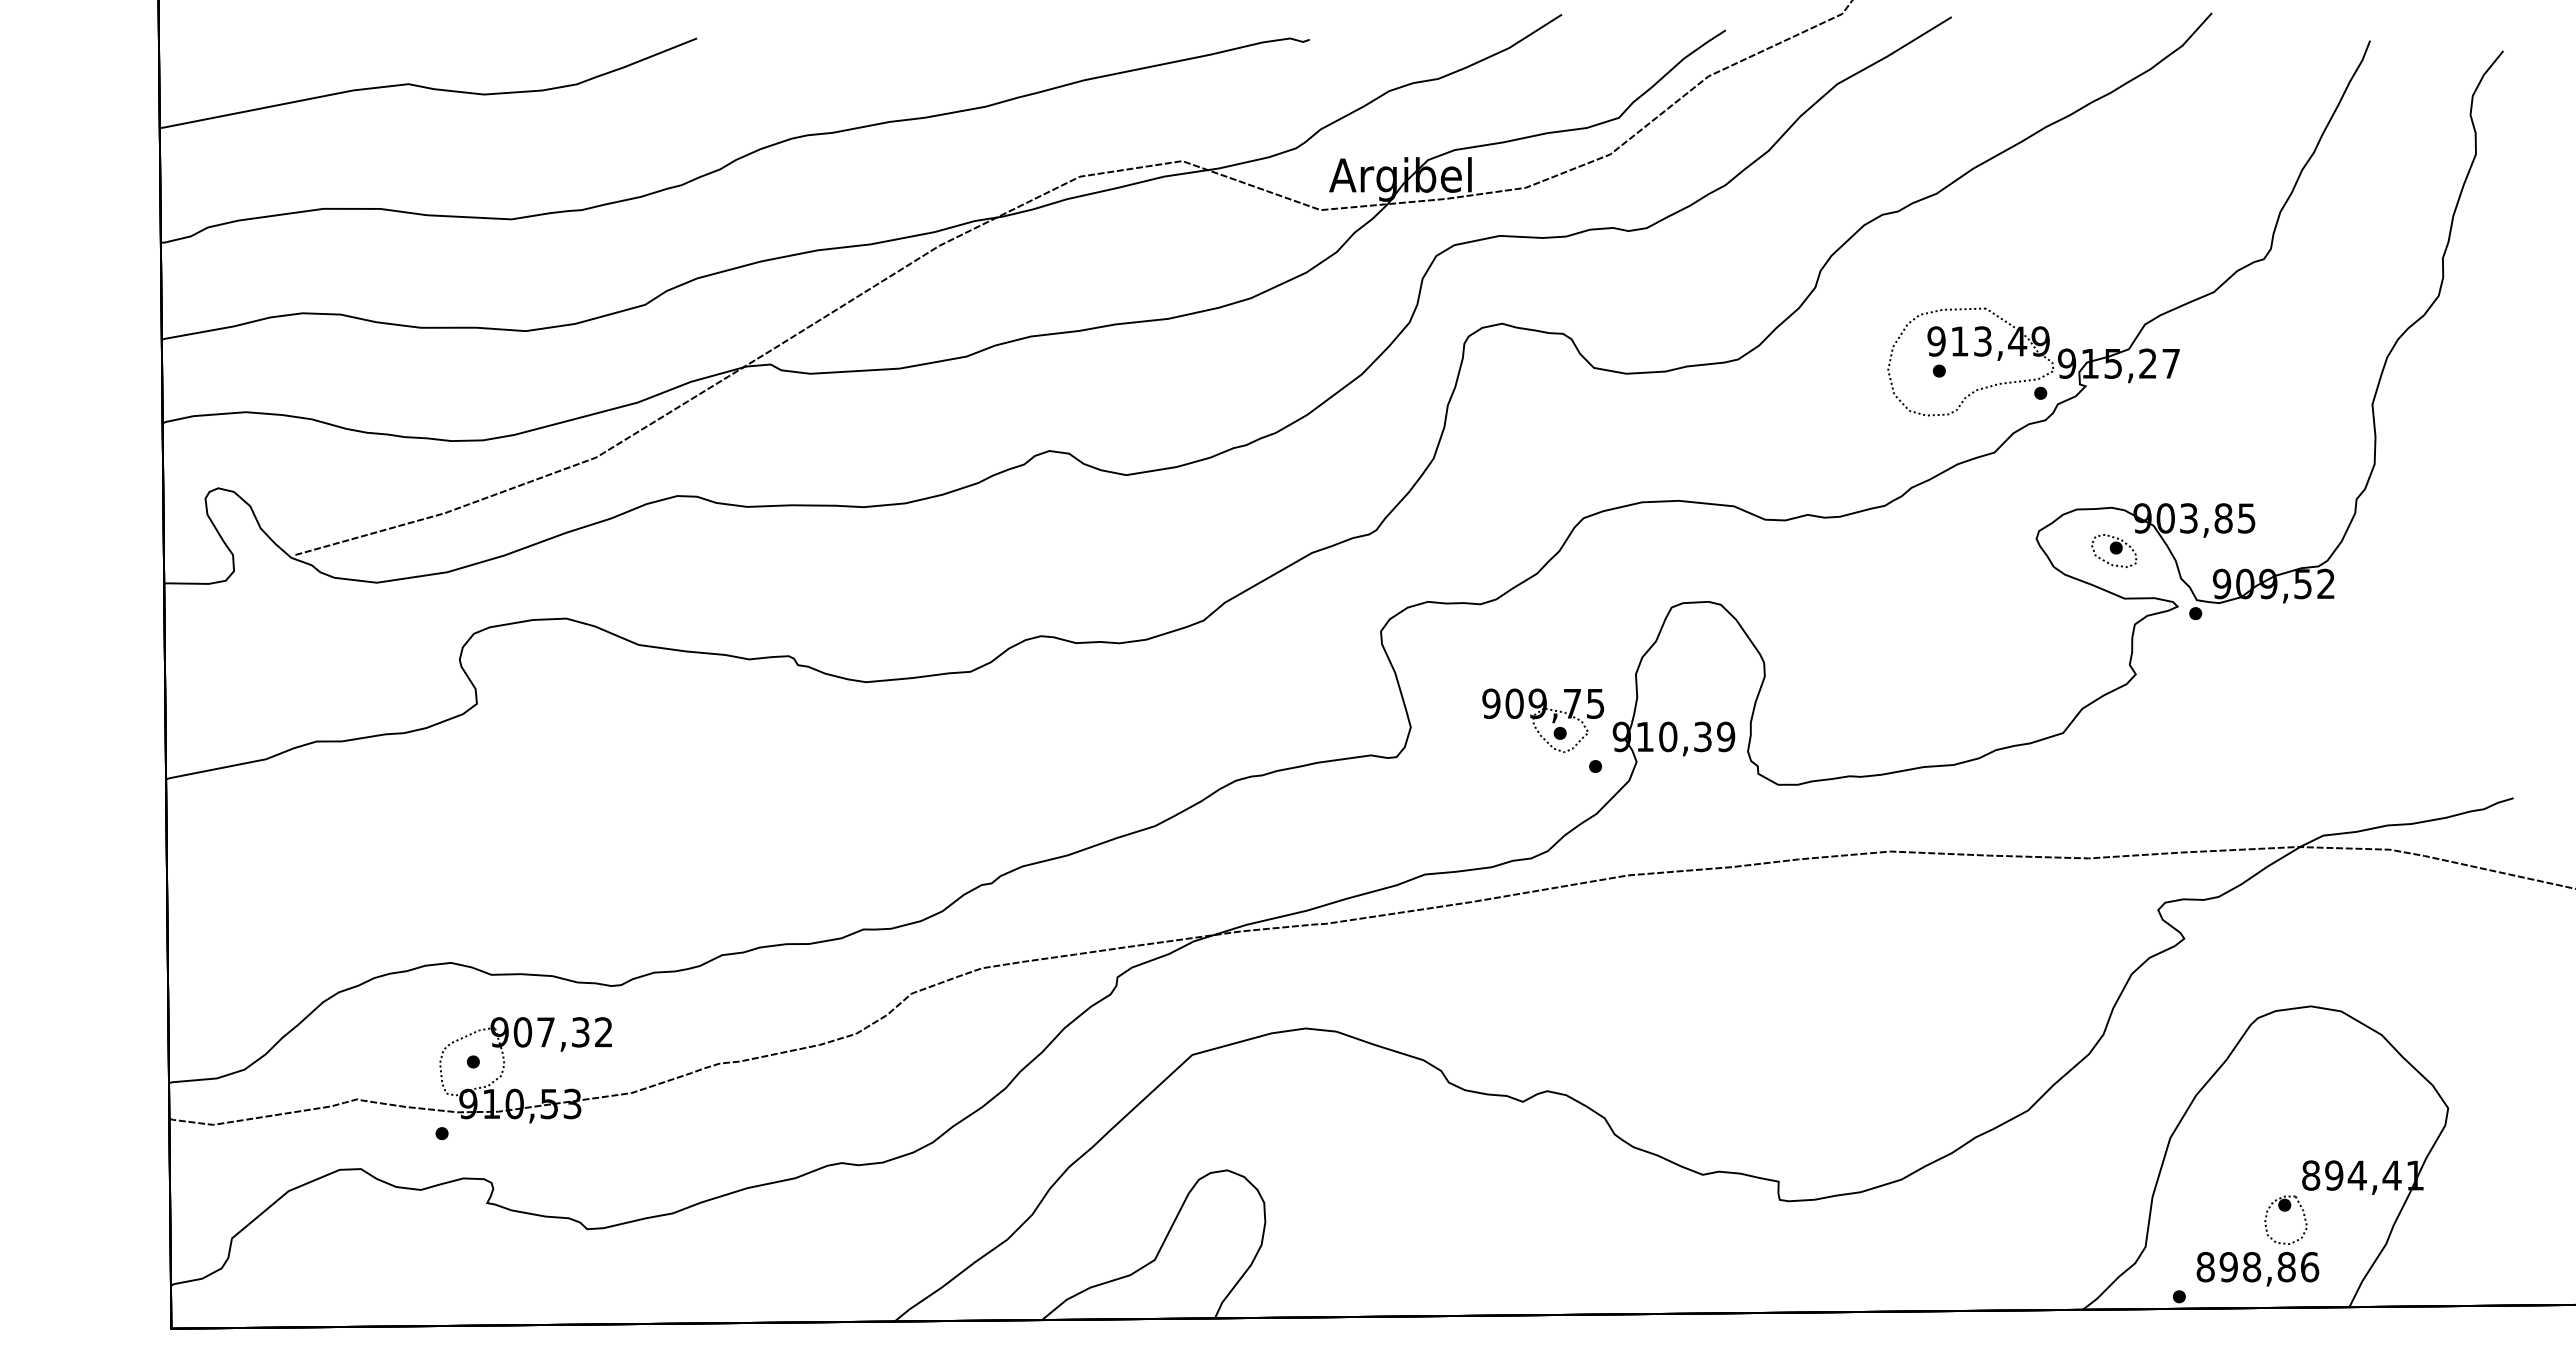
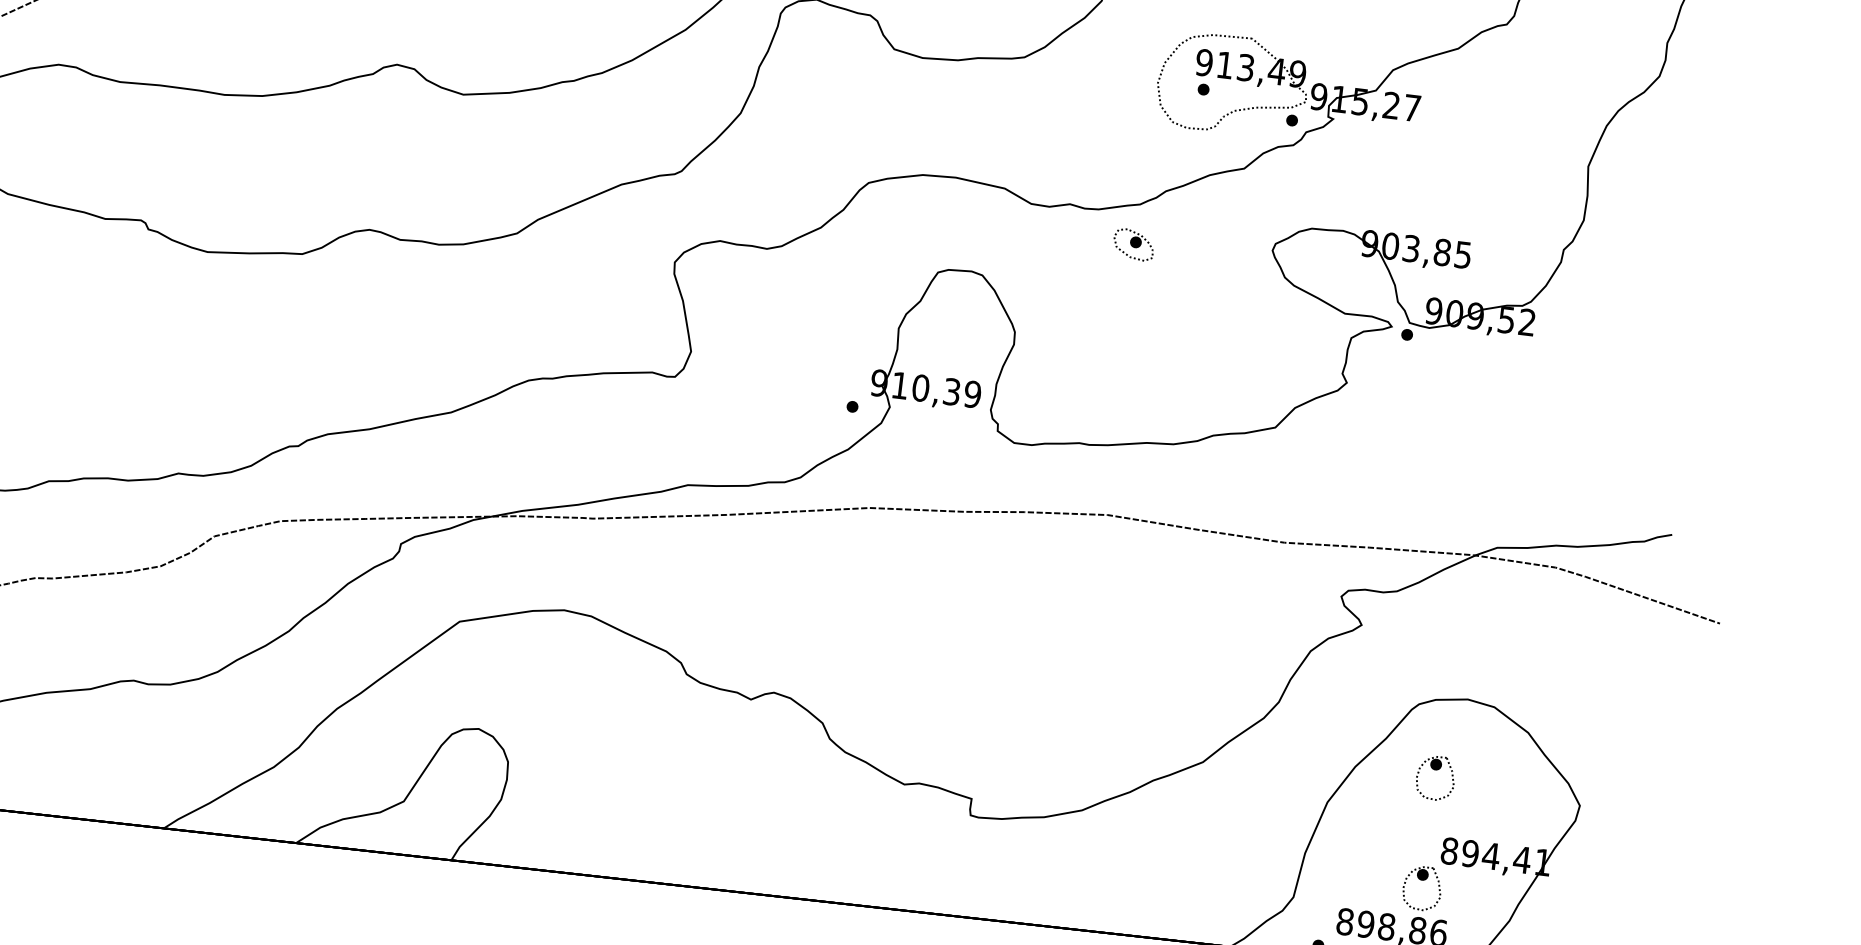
part: (2114, 550) -> (1134, 244), moved
part: (1542, 720) -> (809, 359), removed
part: (2285, 1088) -> (1436, 770), added

